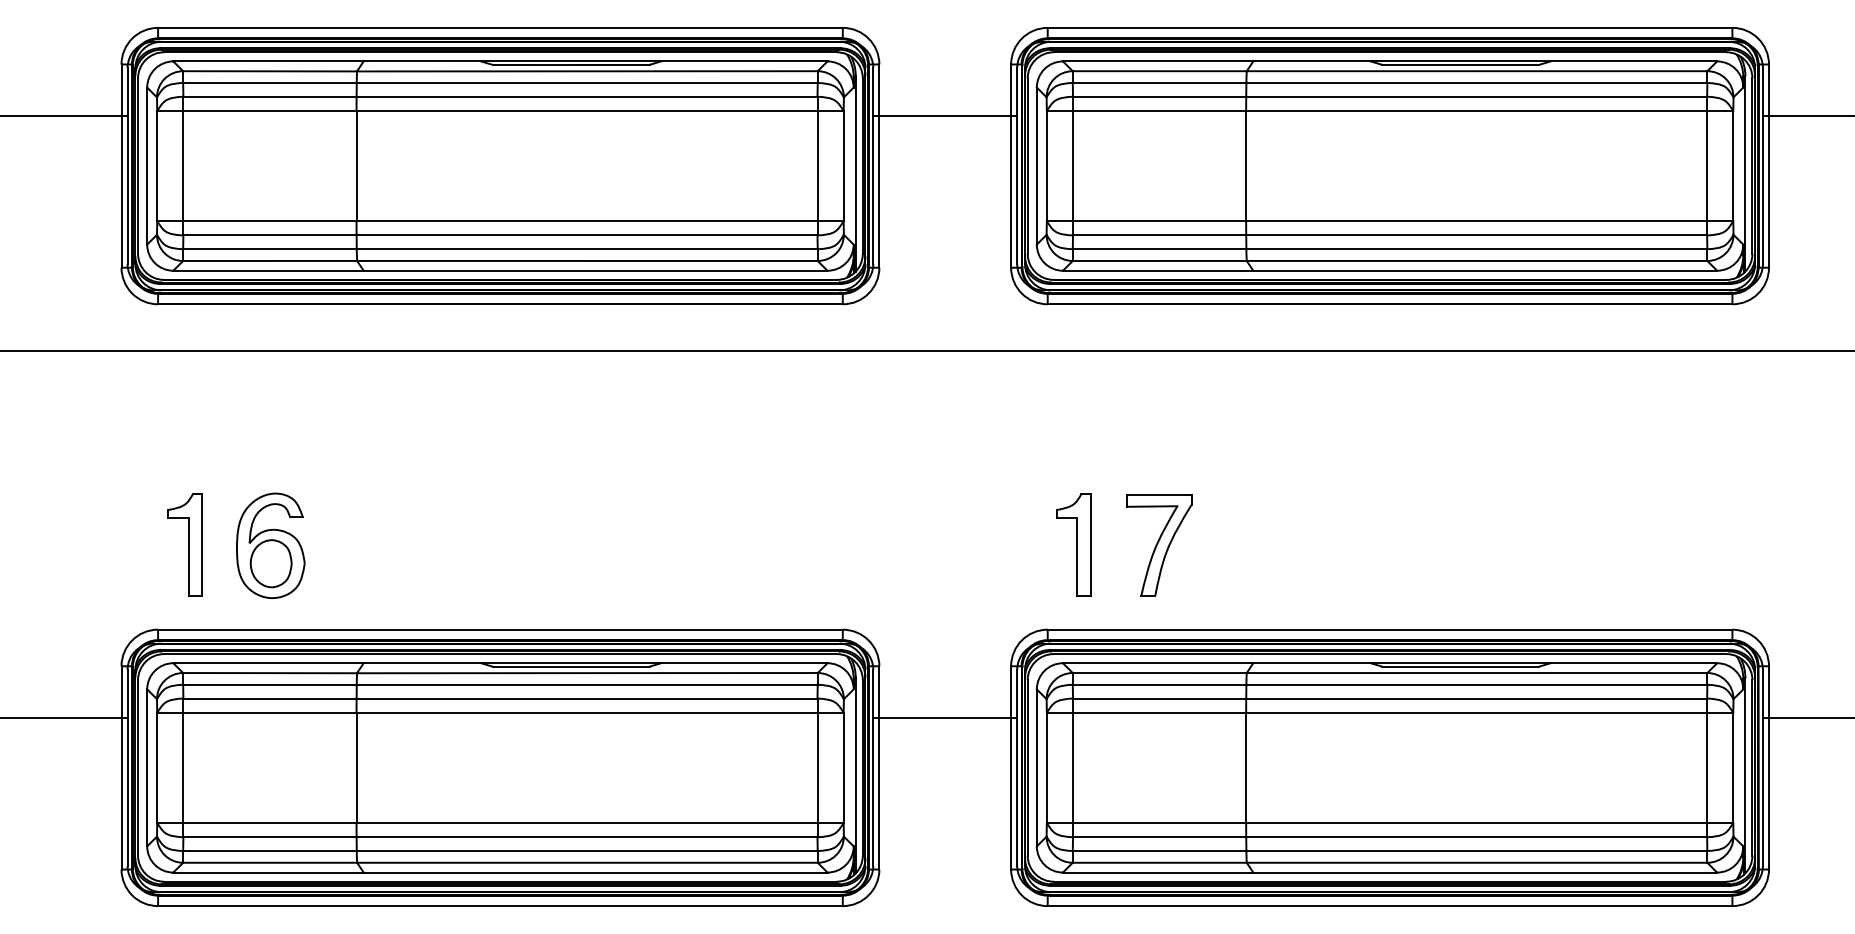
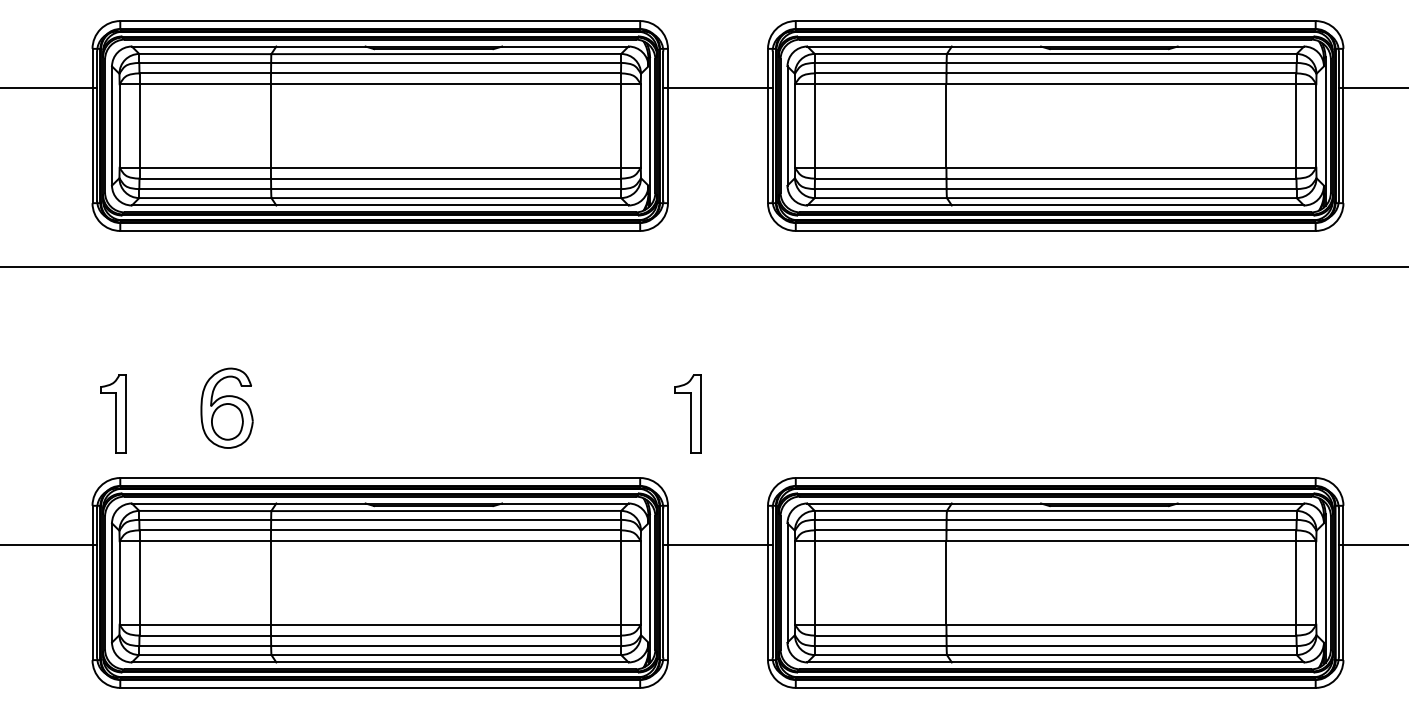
part: (184, 544) -> (113, 413), moved
part: (1073, 544) -> (687, 413), moved
part: (270, 545) -> (226, 408), moved
part: (1159, 545) -> (880, 414), removed

